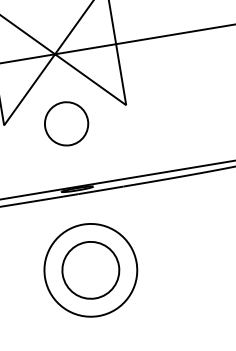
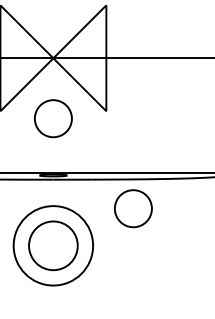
circle: (176, 212) -> (133, 208), added

